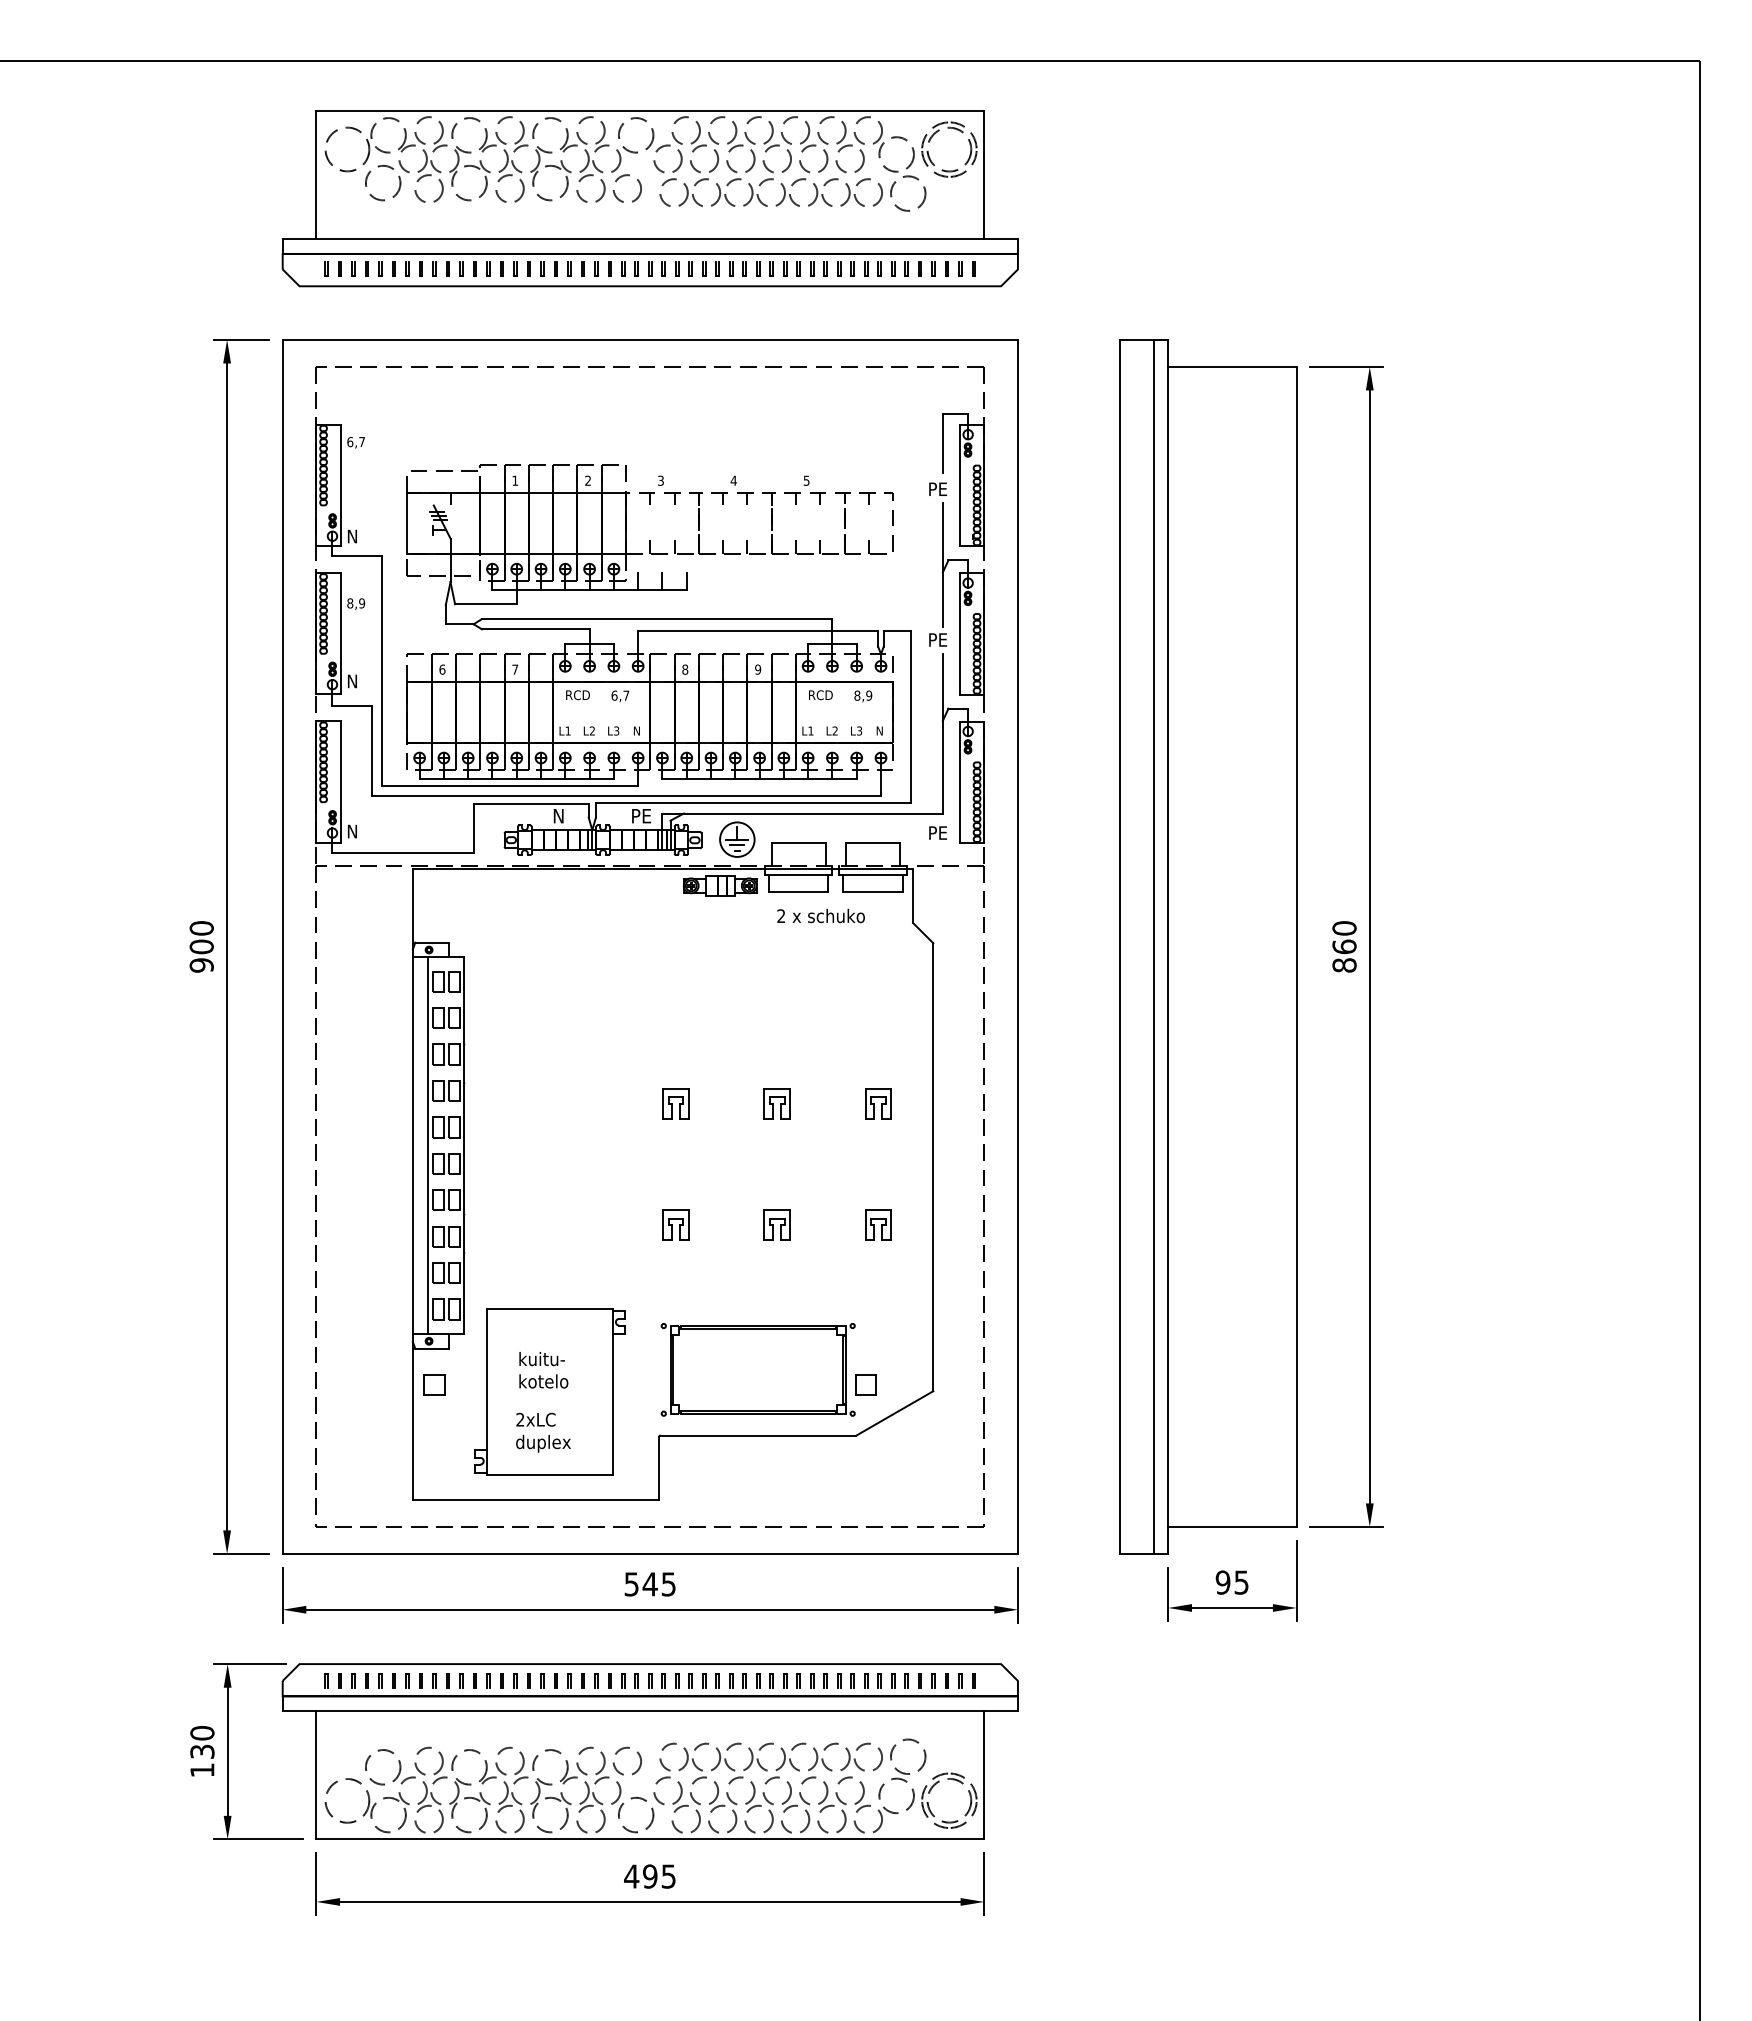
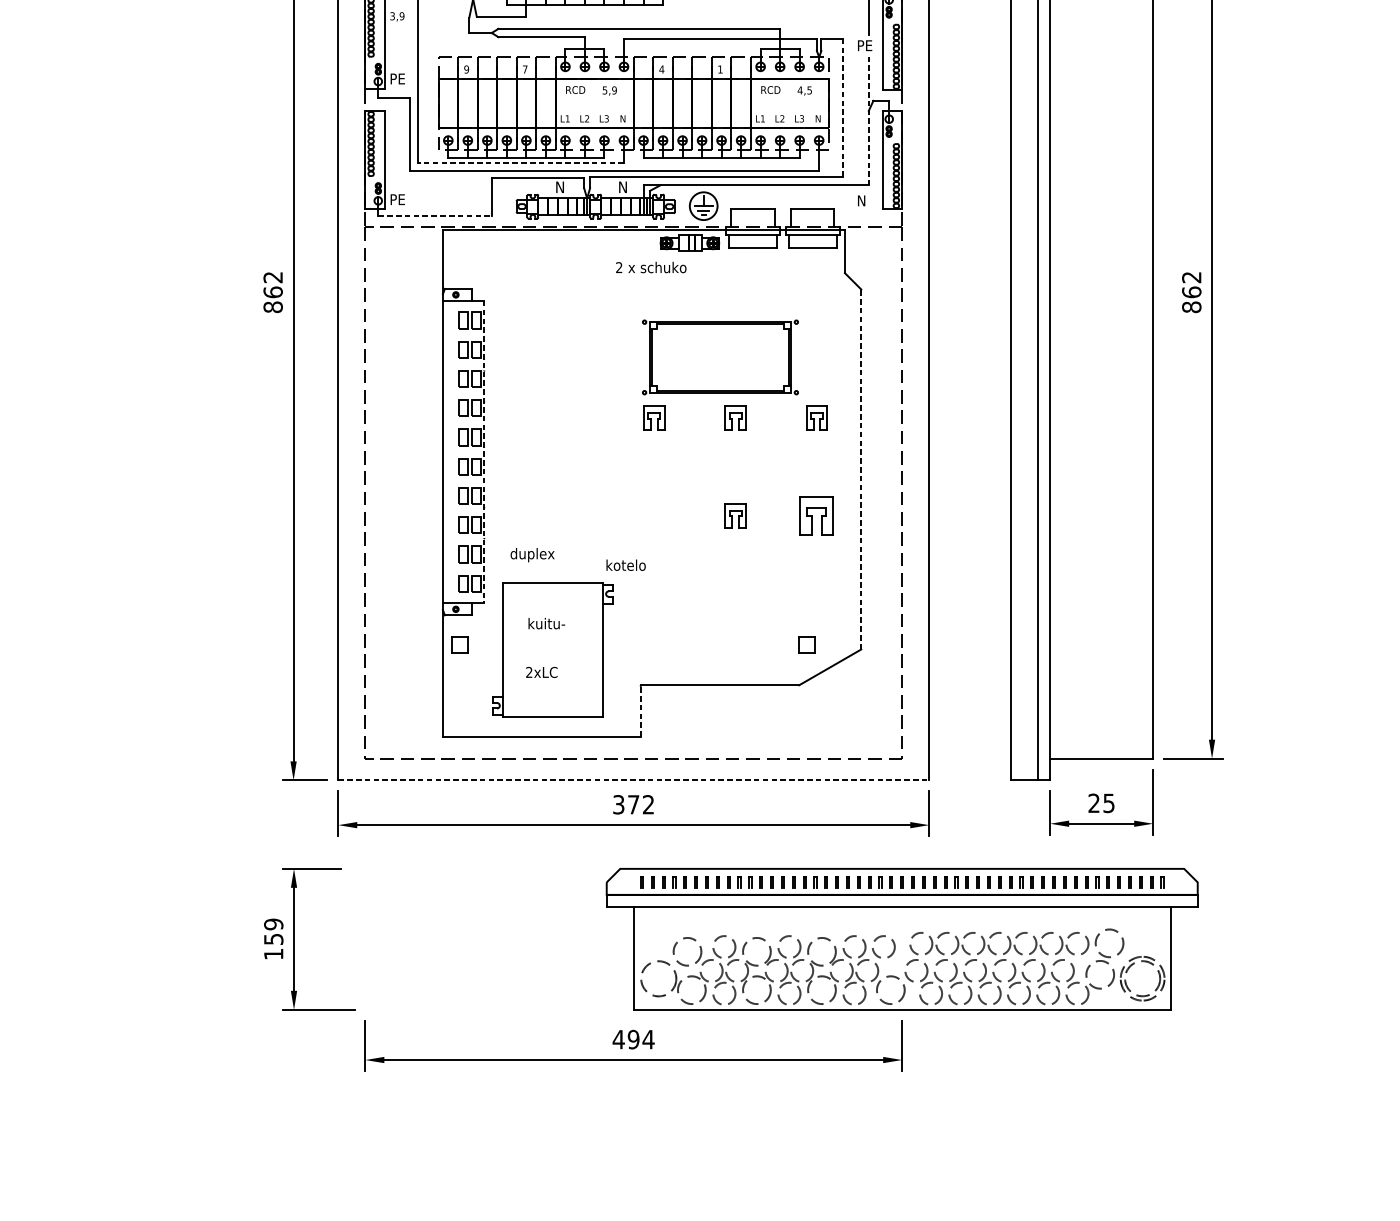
text: (350, 603) -> (392, 16), 8,9 -> 3,9
text: (442, 669) -> (466, 69), 6 -> 9
text: (685, 669) -> (662, 69), 8 -> 4
text: (758, 669) -> (720, 69), 9 -> 1
text: (357, 681) -> (398, 79), N -> PE
text: (620, 695) -> (609, 90), 6,7 -> 5,9
text: (863, 695) -> (805, 90), 8,9 -> 4,5
line: (910, 716) -> (842, 107), solid -> dashed
line: (942, 733) -> (868, 120), solid -> dashed
line: (510, 786) -> (521, 163), solid -> dashed
text: (641, 816) -> (626, 187), PE -> N
text: (357, 831) -> (398, 199), N -> PE
text: (938, 832) -> (865, 200), PE -> N
line: (403, 852) -> (435, 216), solid -> dashed
text: (820, 915) -> (650, 267), moved
text: (1344, 928) -> (1191, 277), 860 -> 862
text: (201, 946) -> (272, 292), 900 -> 862
line: (428, 1145) -> (455, 452), removed
line: (464, 1146) -> (484, 452), solid -> dashed
line: (933, 1167) -> (861, 469), solid -> dashed
part: (675, 1224) -> (653, 515), removed
part: (878, 1224) -> (817, 515), size x1.6
part: (757, 1369) -> (719, 357), moved
text: (543, 1381) -> (625, 565), moved
text: (543, 1443) -> (532, 554), moved
line: (659, 1468) -> (641, 711), solid -> dashed
line: (650, 1554) -> (633, 780), solid -> dashed
text: (1222, 1582) -> (1093, 803), 95 -> 25
text: (650, 1584) -> (633, 804), 545 -> 372
text: (202, 1742) -> (273, 931), 130 -> 159
part: (649, 1751) -> (901, 939), moved
text: (668, 1876) -> (648, 1039), 495 -> 494

